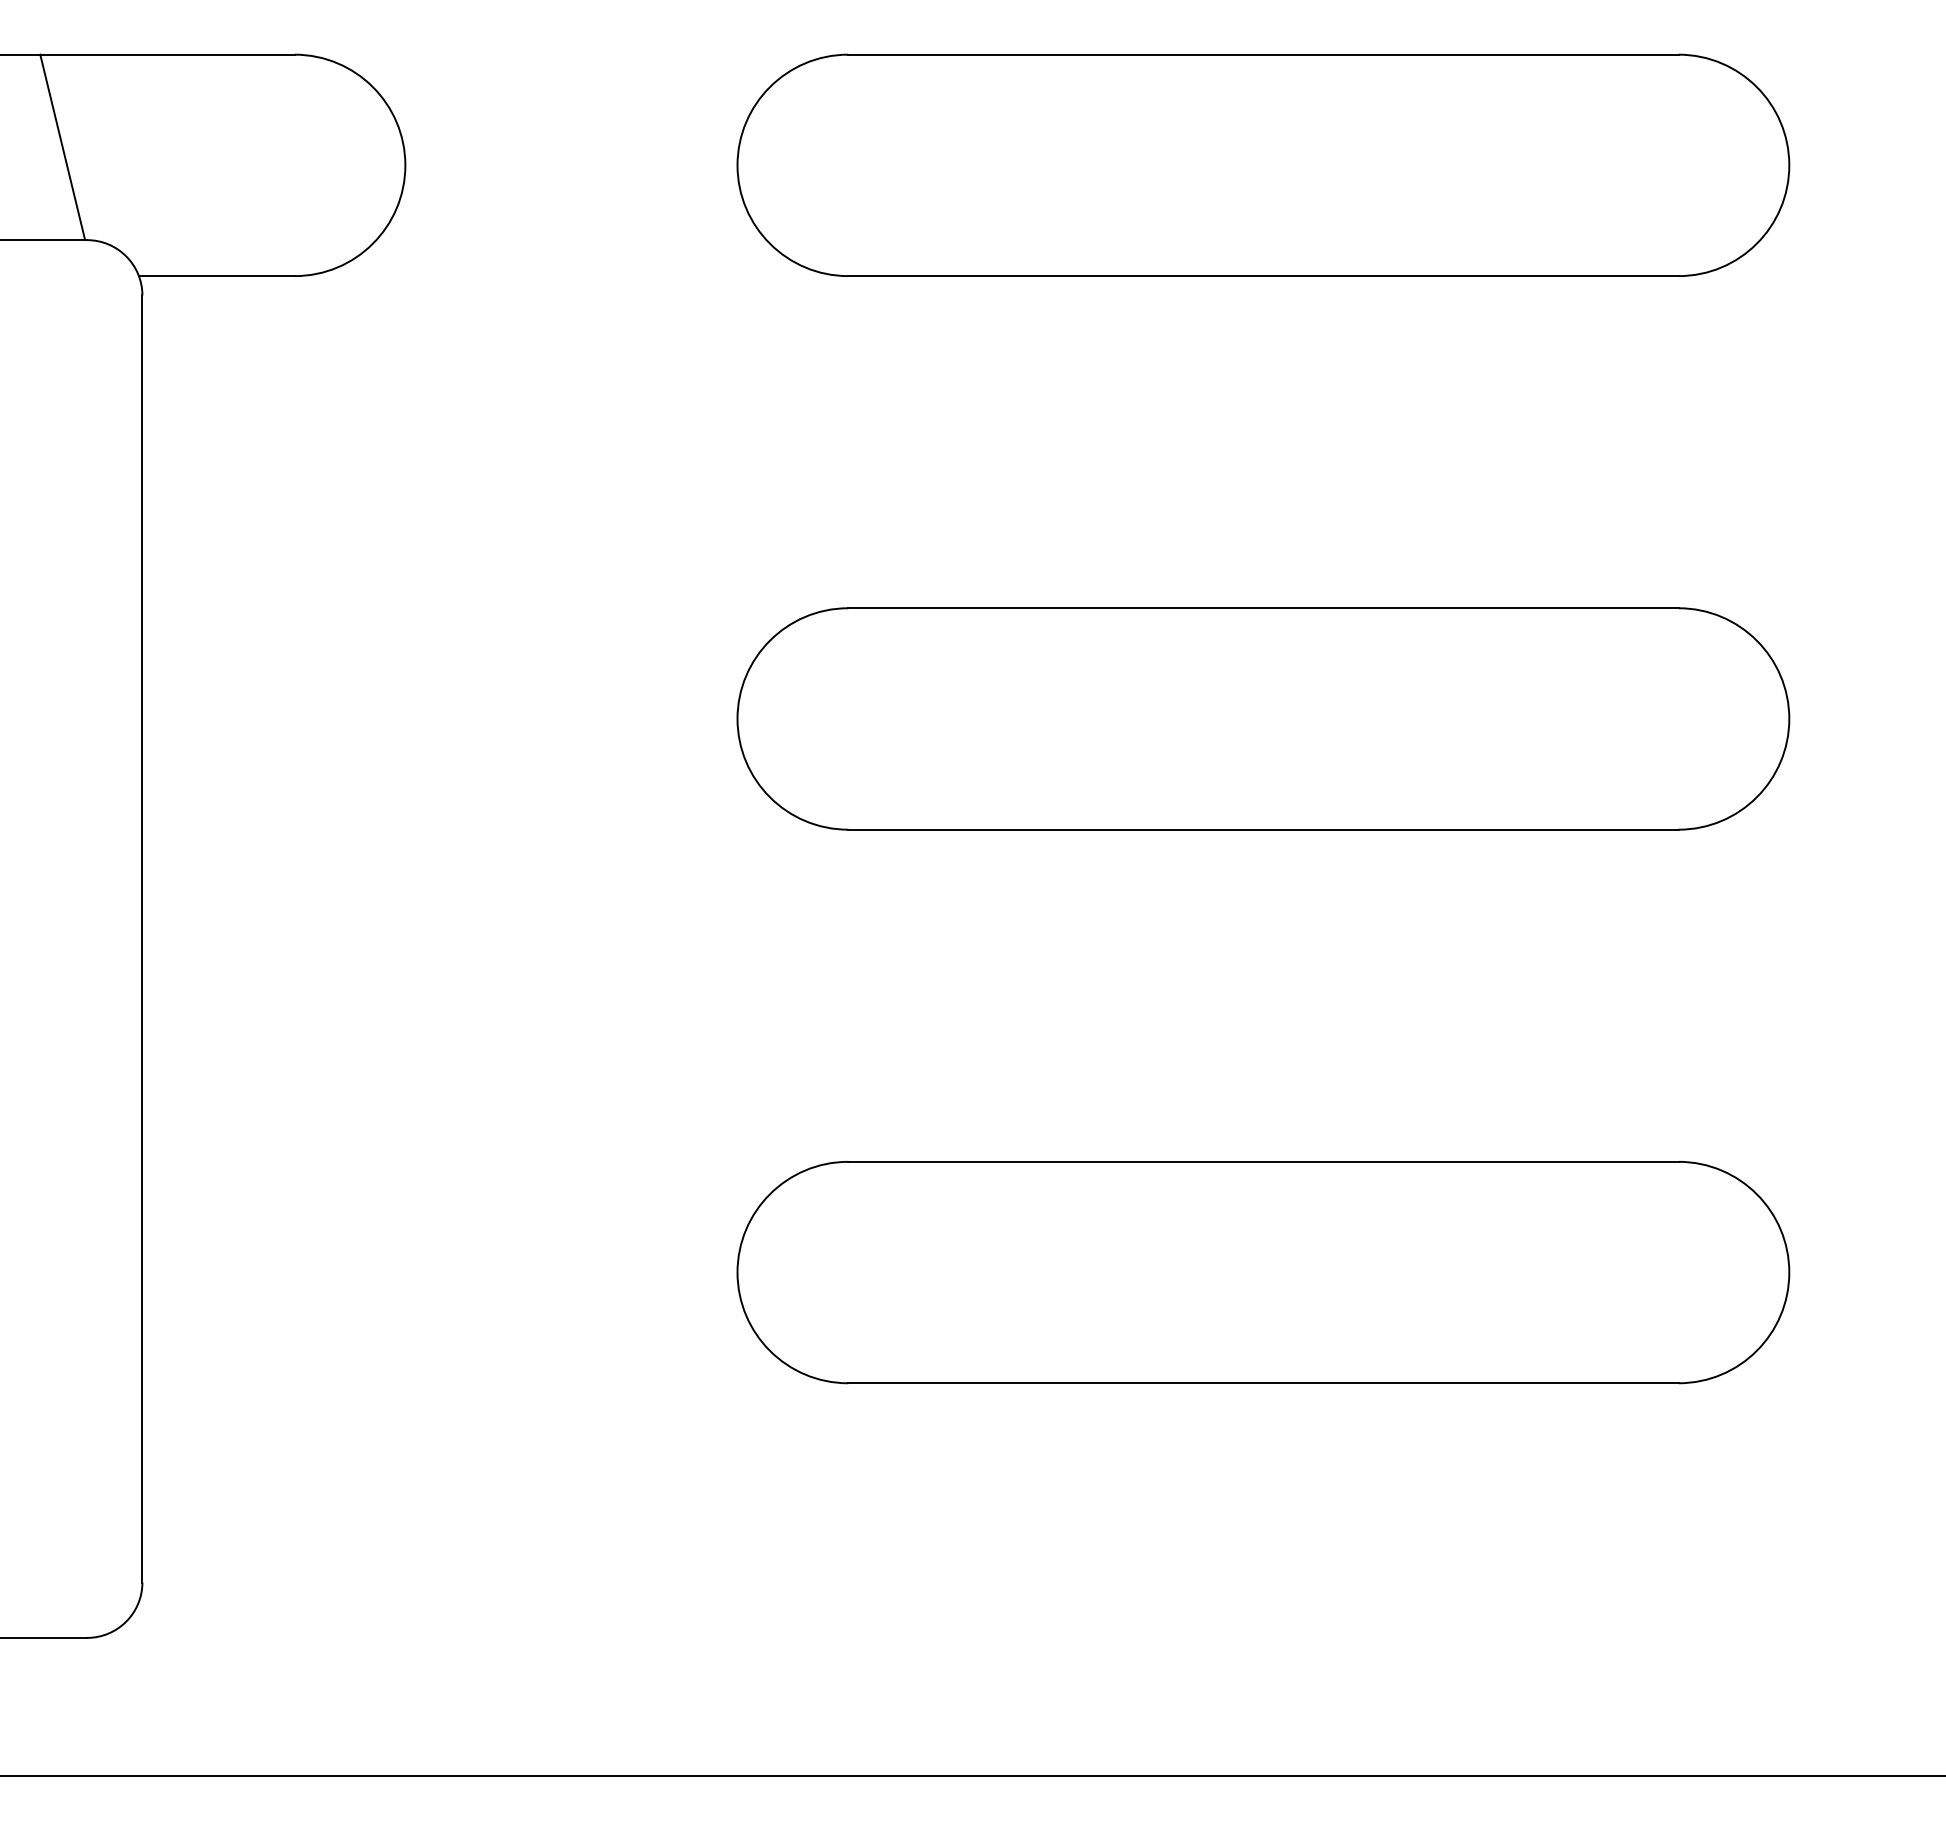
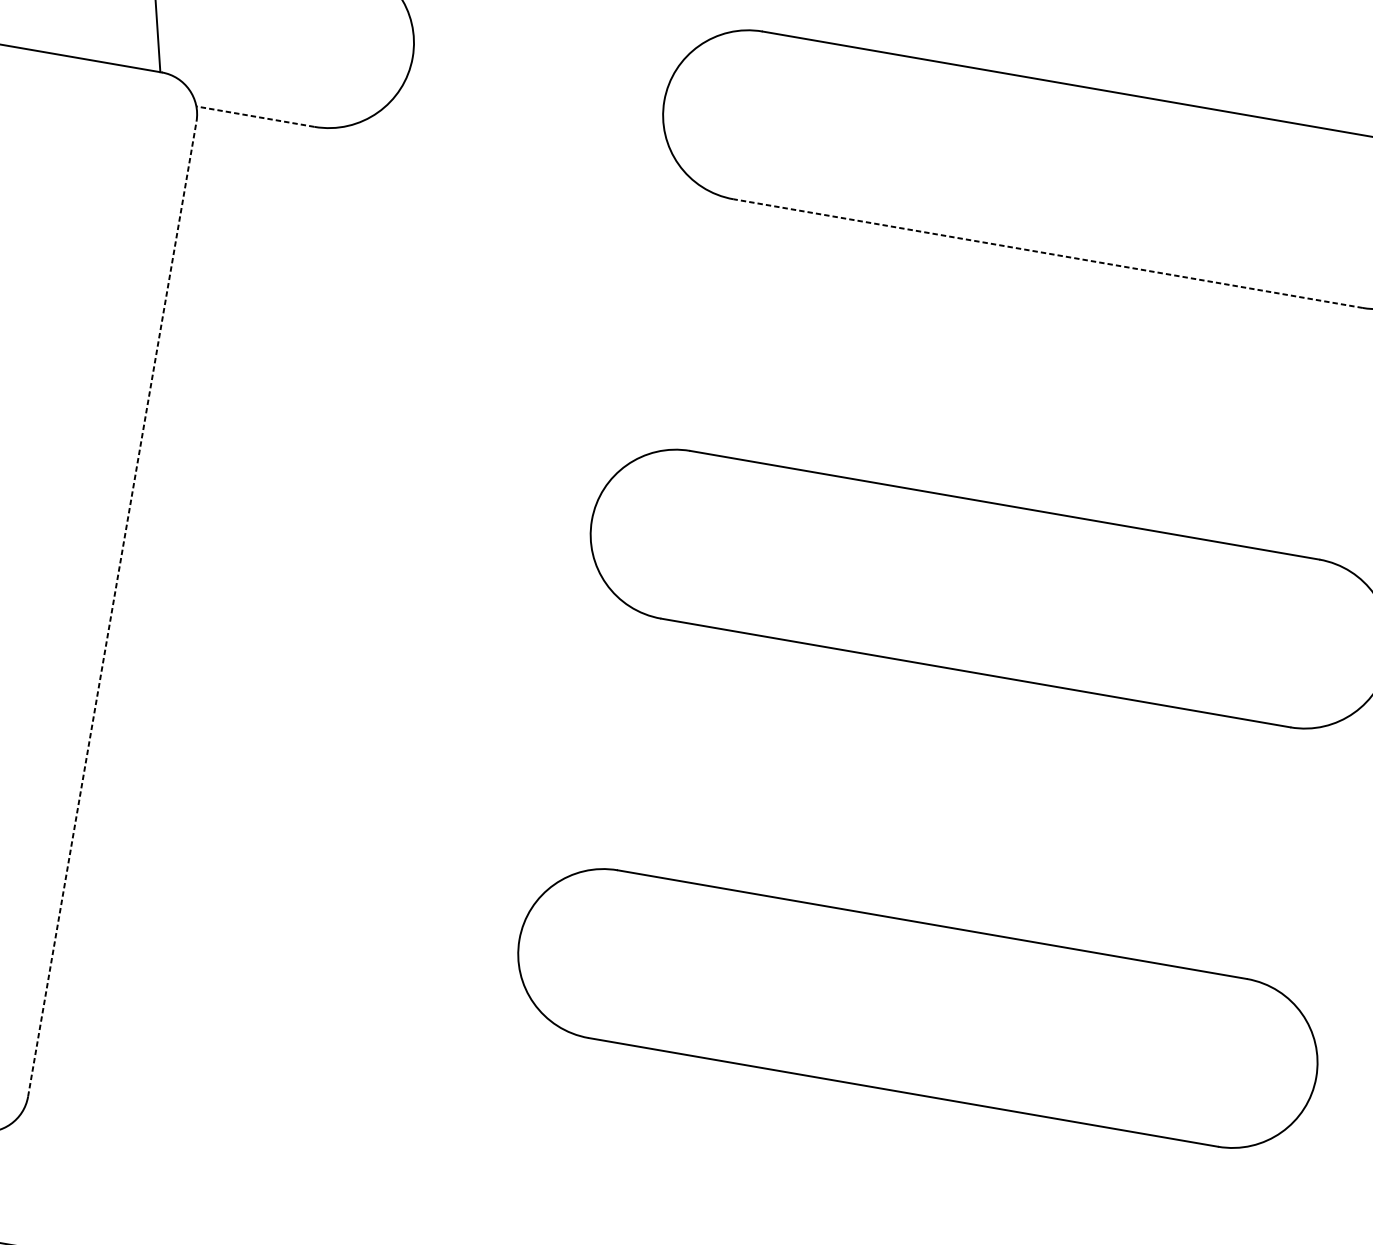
line: (216, 276) -> (255, 116), solid -> dashed
line: (1262, 276) -> (1047, 253), solid -> dashed
line: (142, 939) -> (112, 609), solid -> dashed

